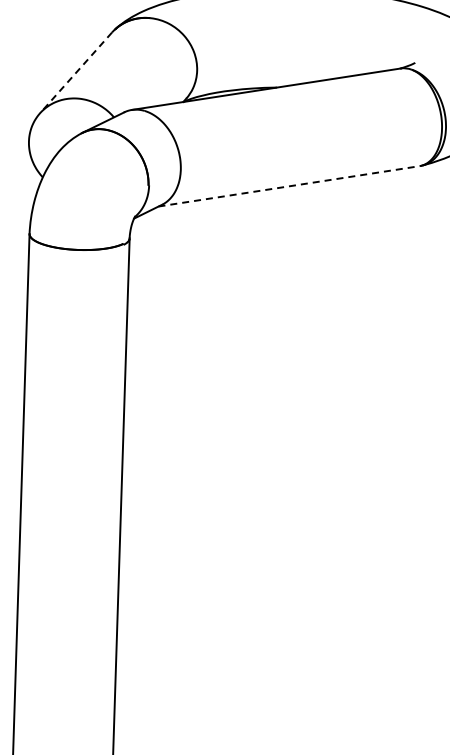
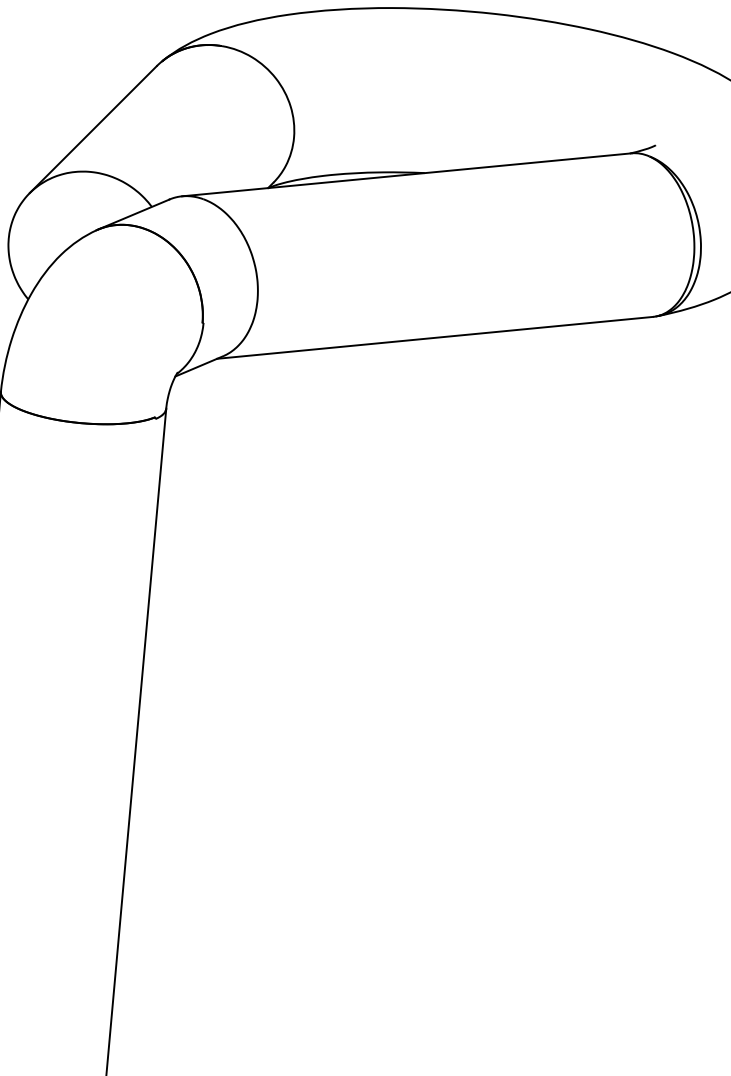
line: (75, 73) -> (92, 130), dashed -> solid
line: (289, 186) -> (435, 338), dashed -> solid

